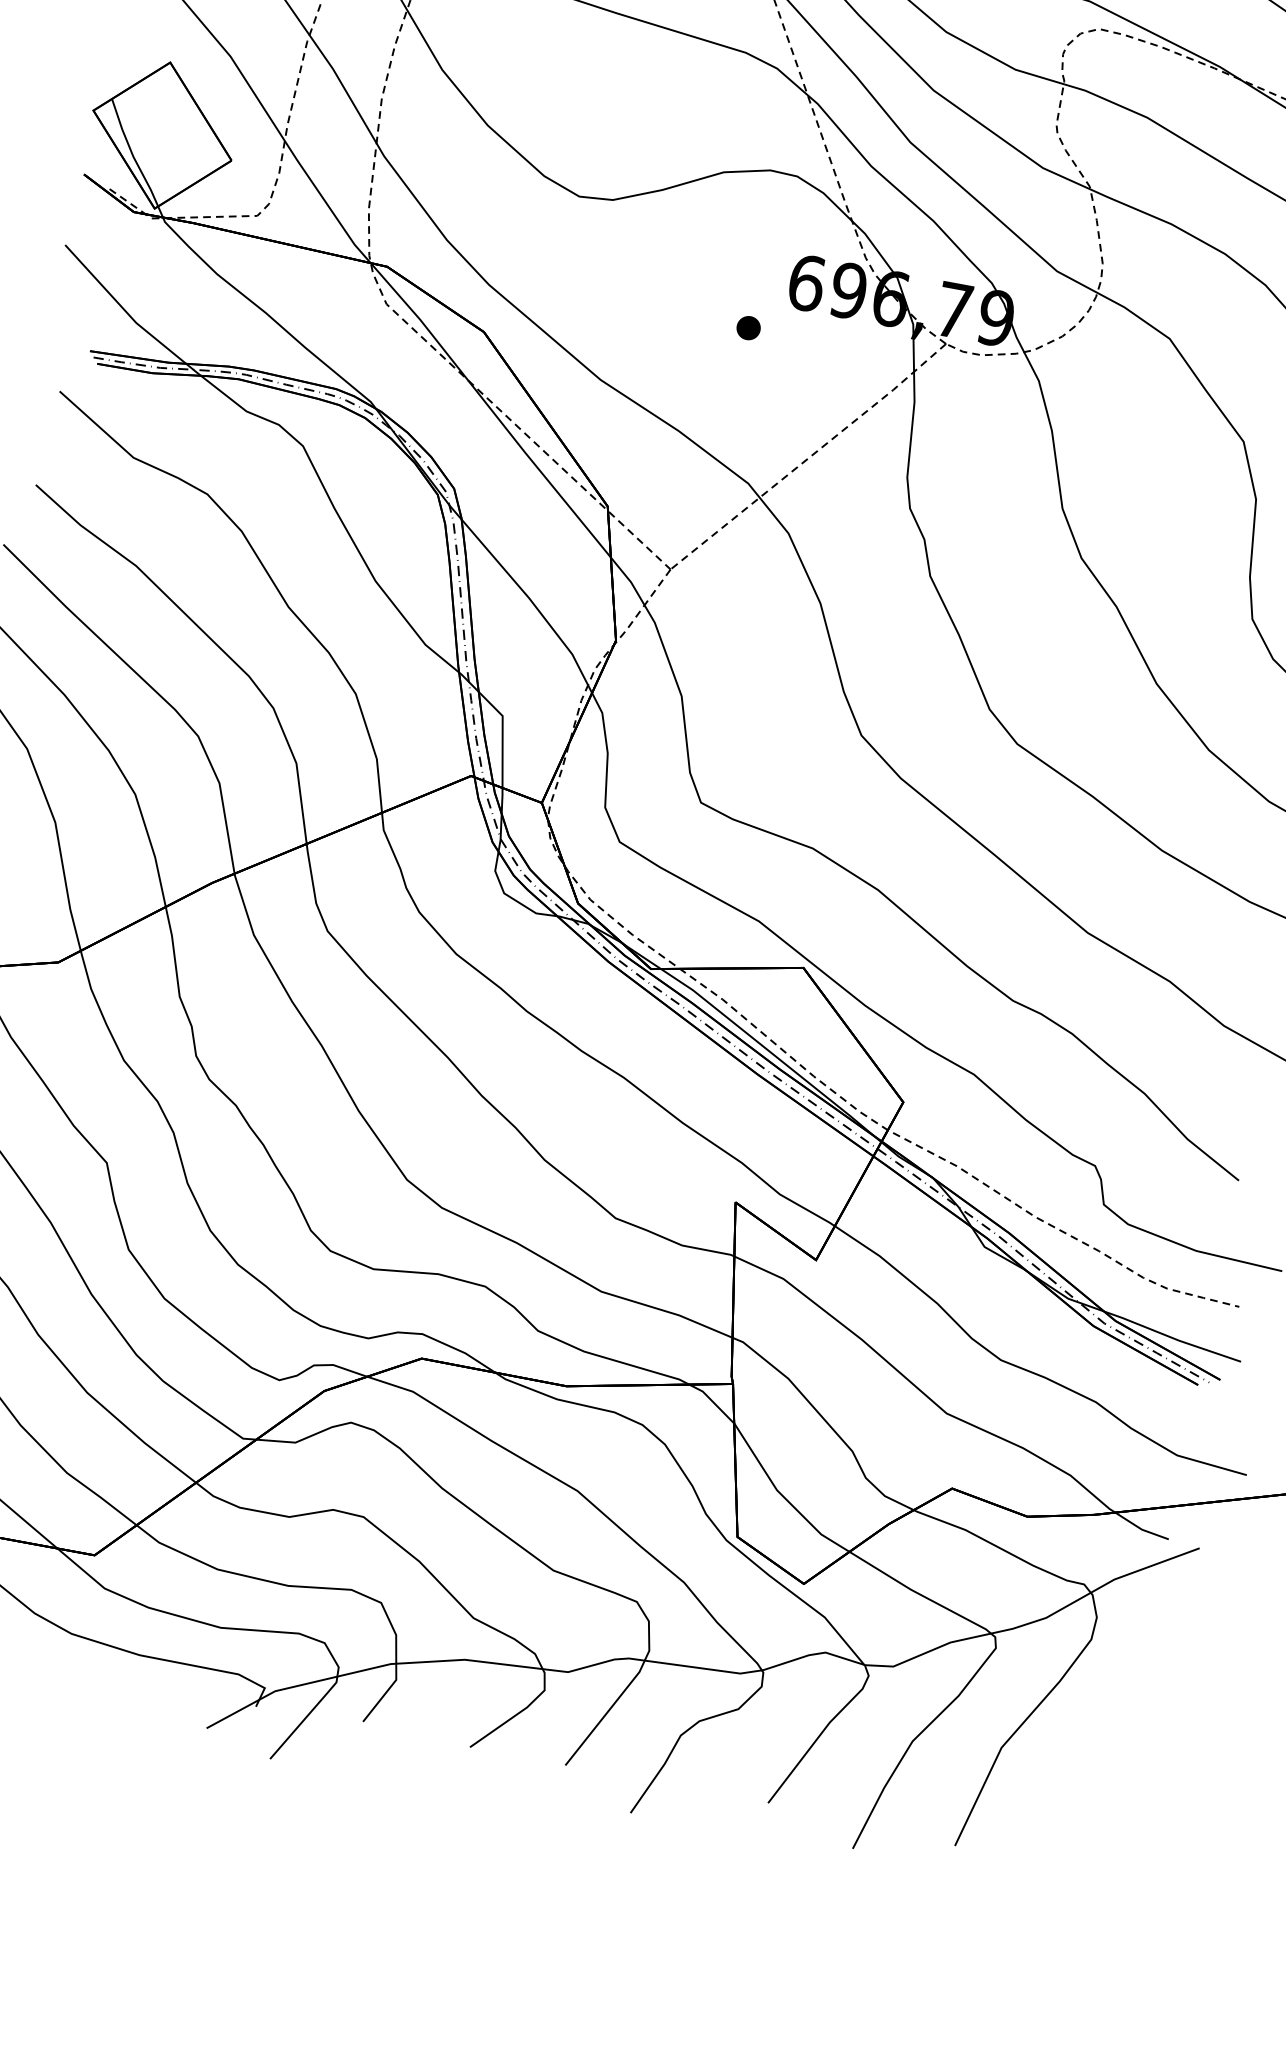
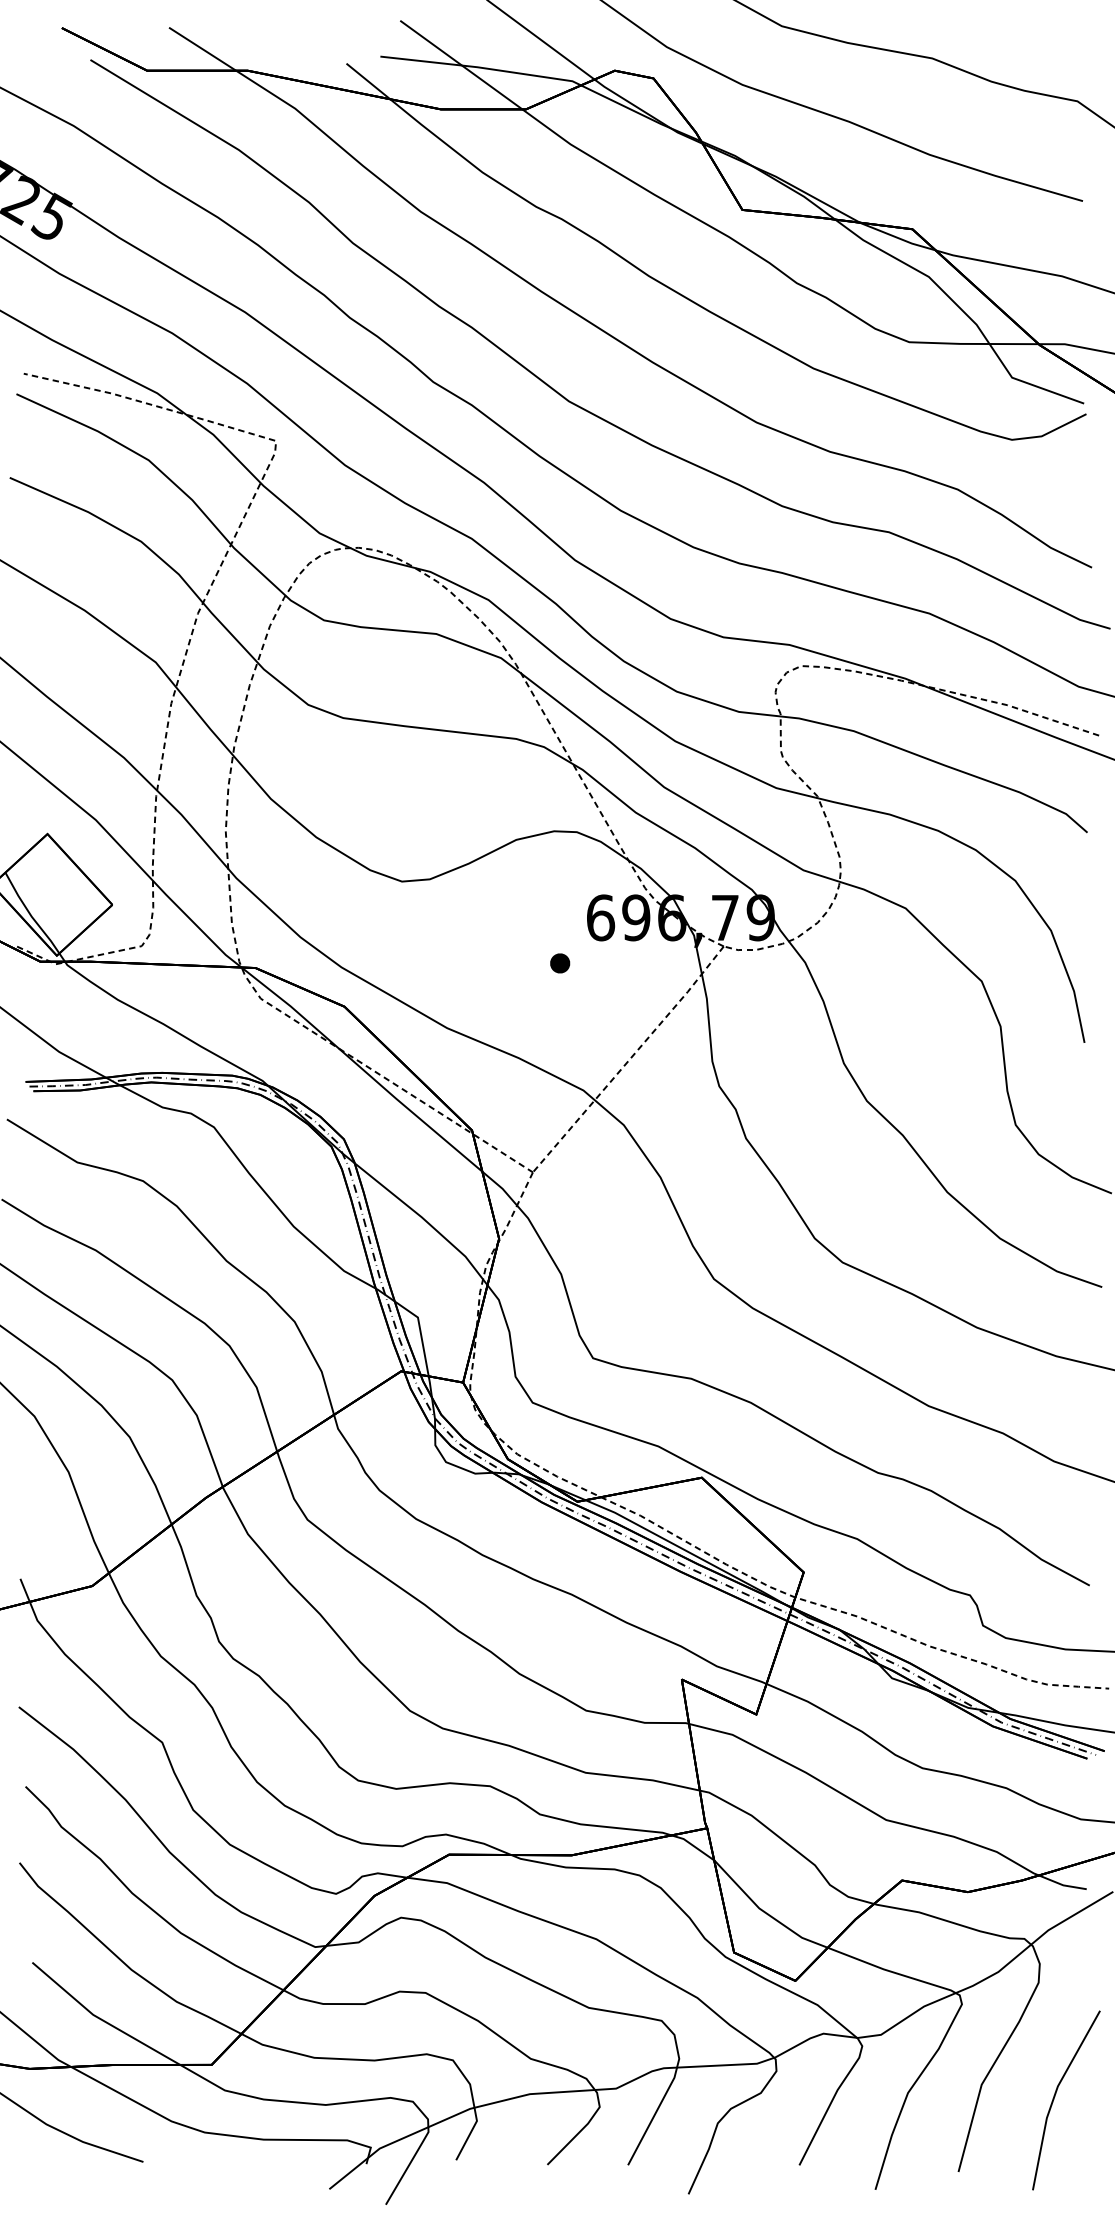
line: (1086, 1777) -> (1055, 2096), added

